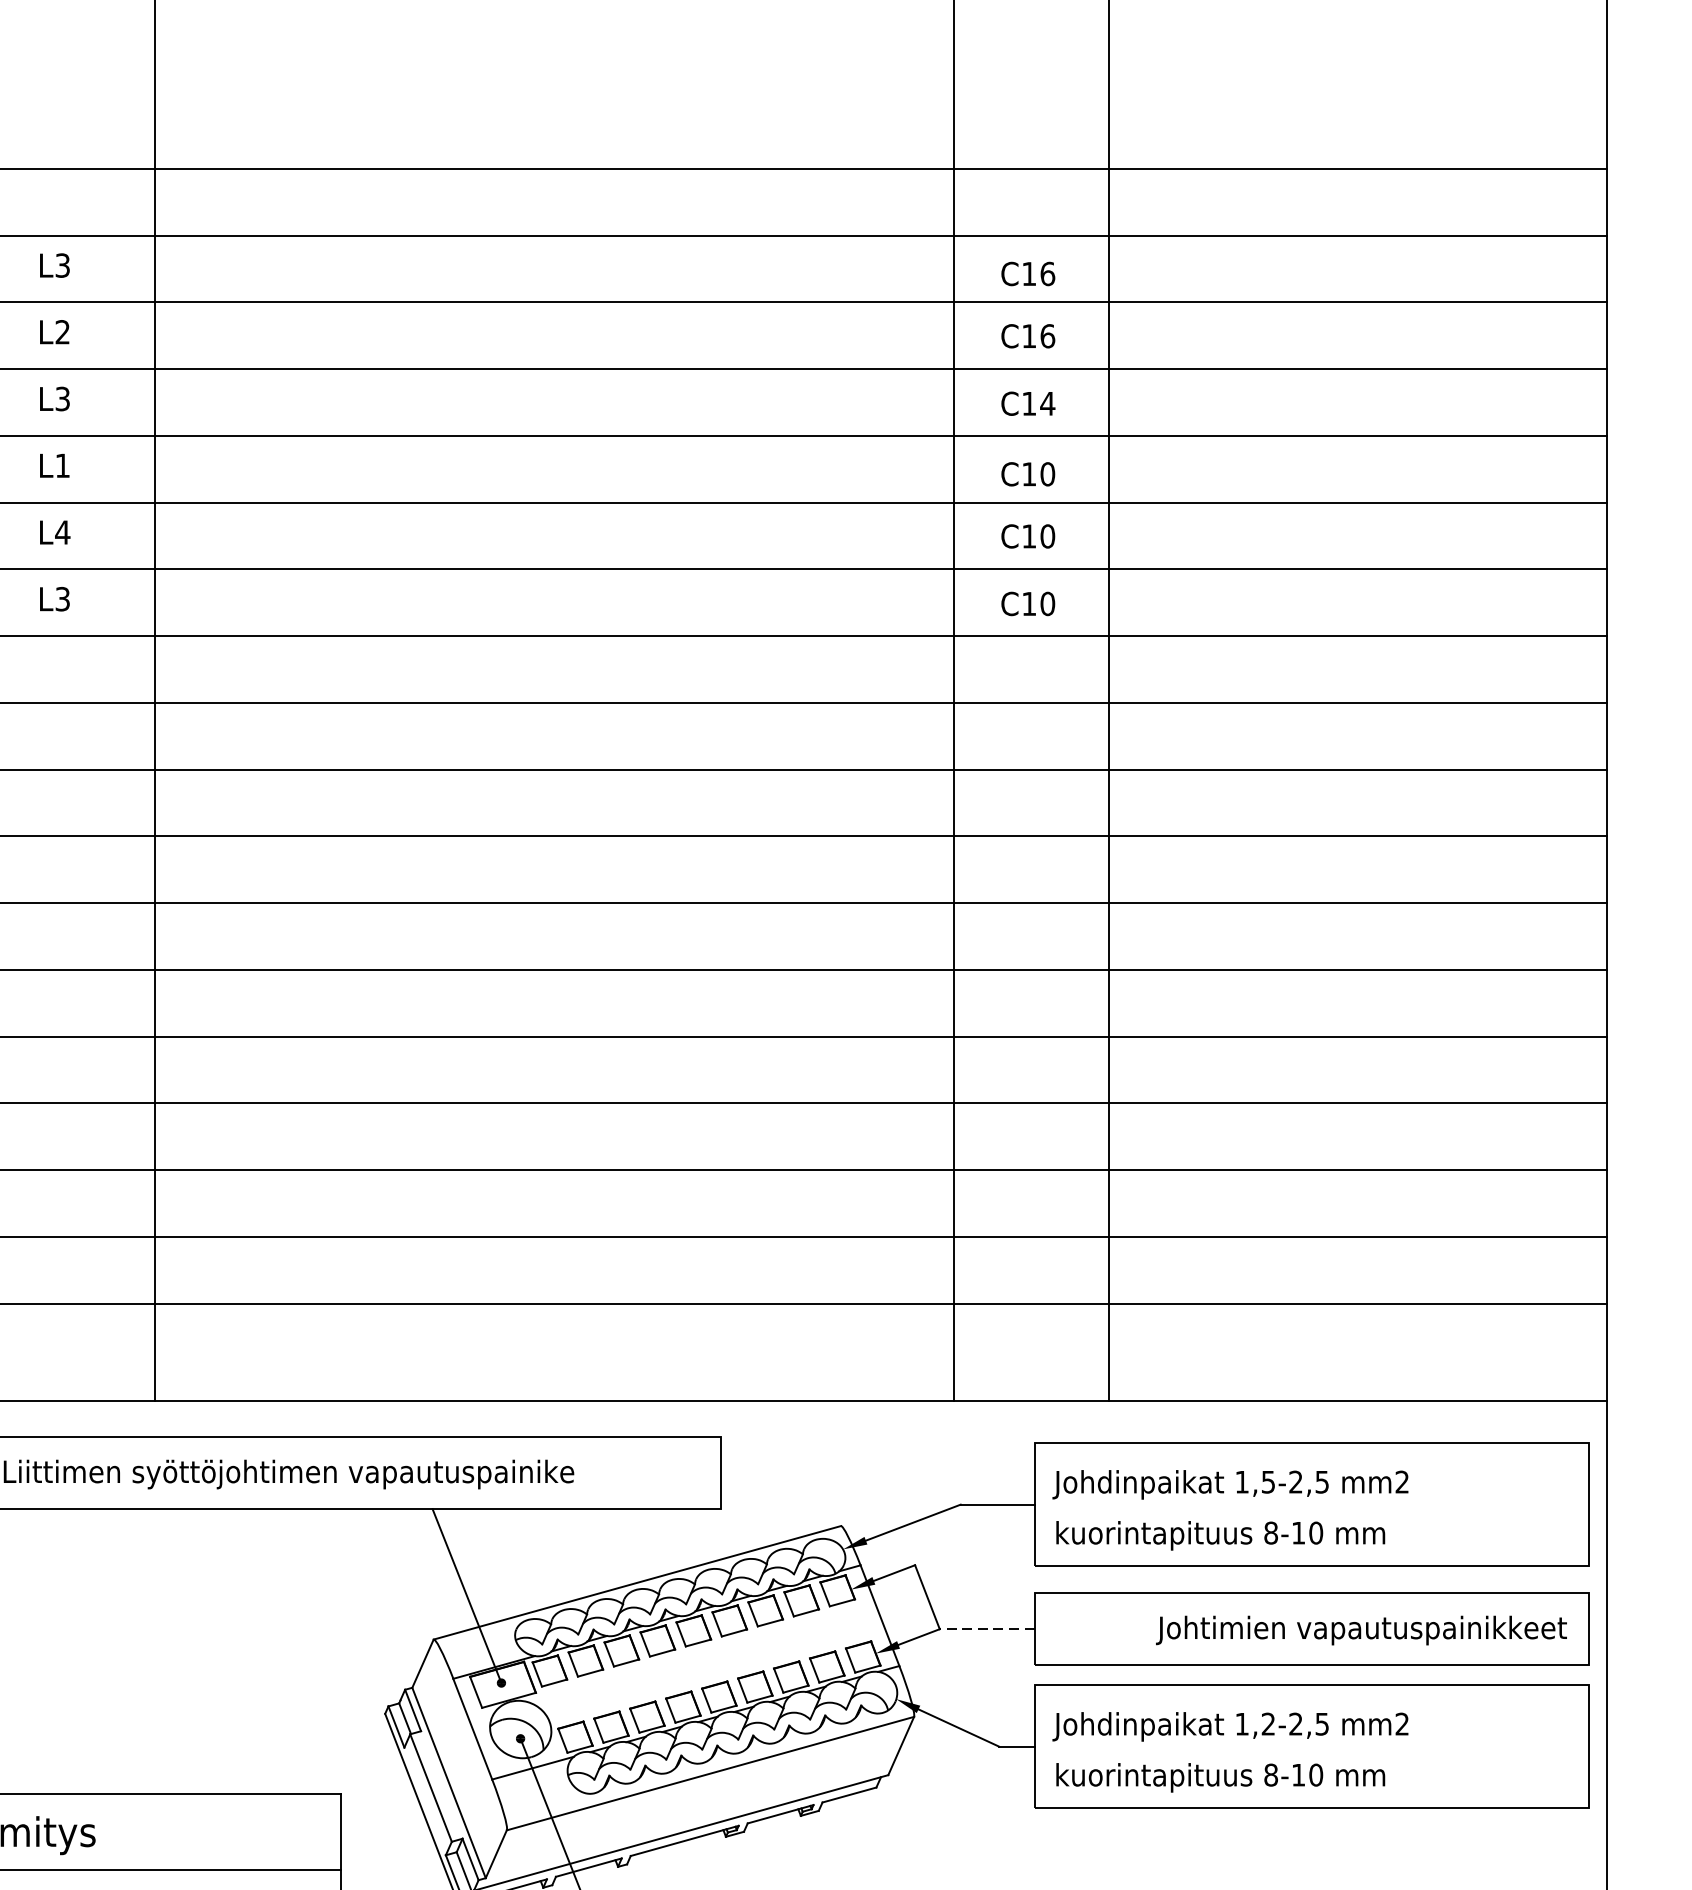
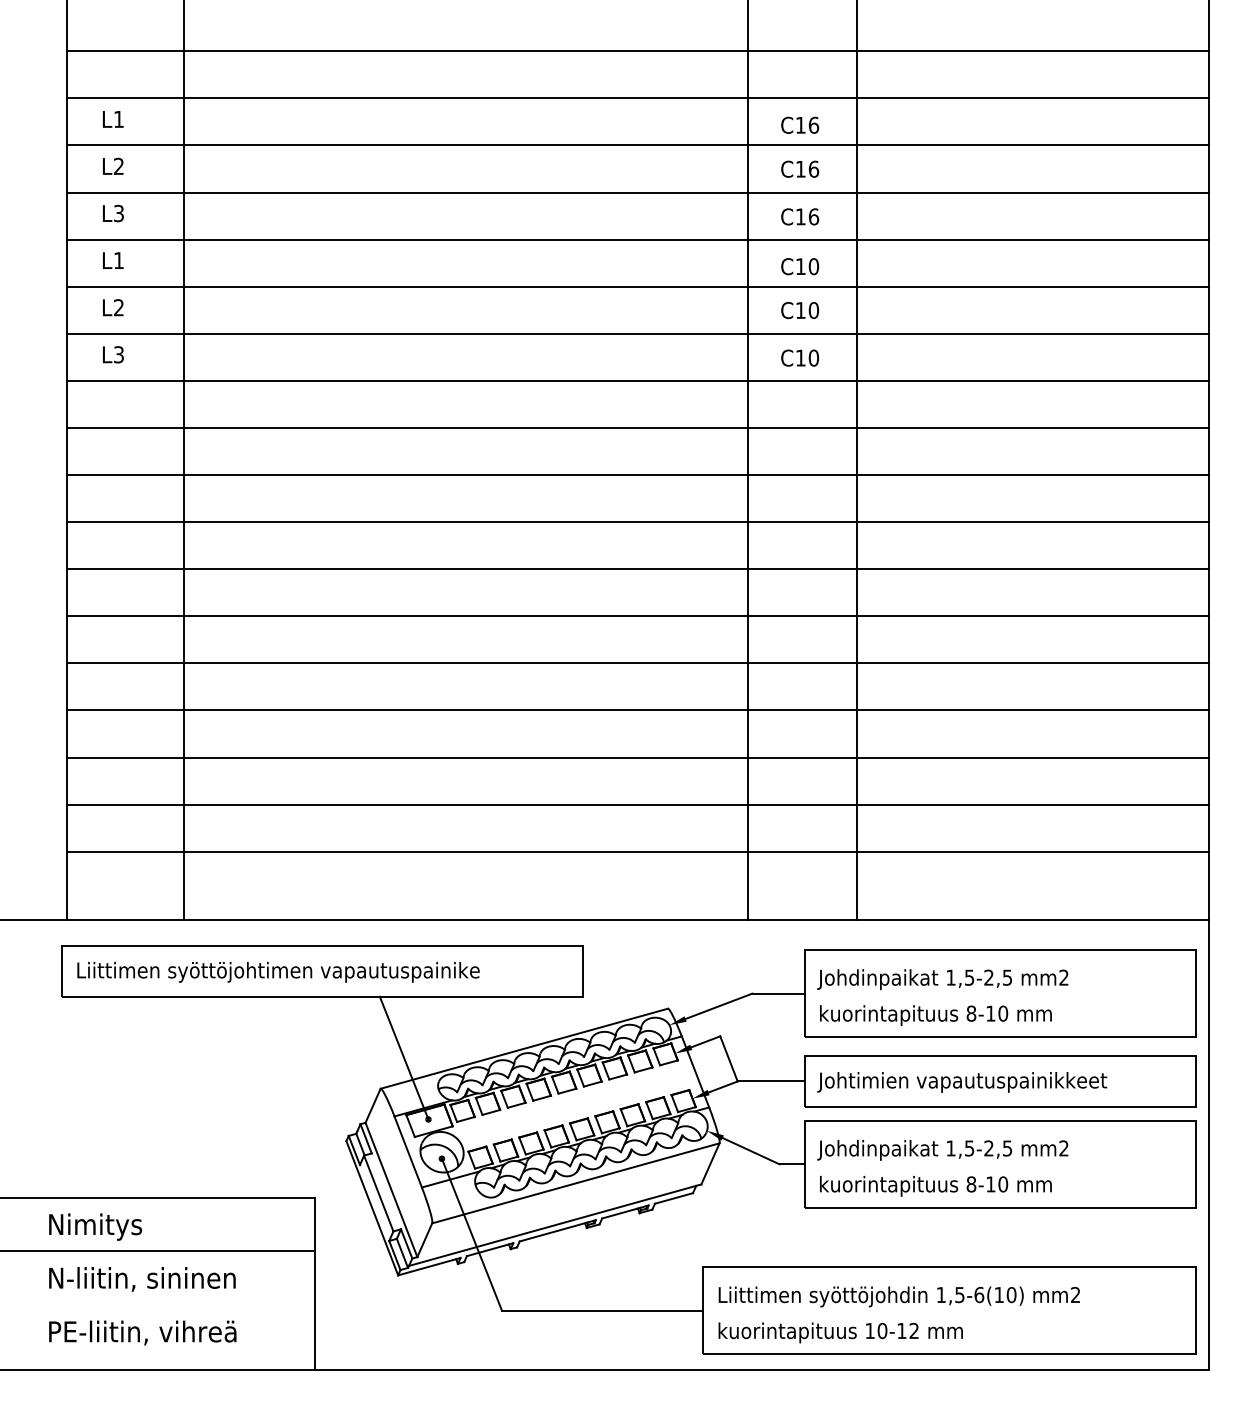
text: (62, 265) -> (118, 119), L3 -> L1
text: (1047, 403) -> (813, 216), C14 -> C16
text: (62, 532) -> (118, 307), L4 -> L2
line: (986, 1629) -> (770, 1081), dashed -> solid
text: (1361, 1630) -> (962, 1082), moved
text: (1268, 1724) -> (969, 1148), 1,2-2,5 -> 1,5-2,5

